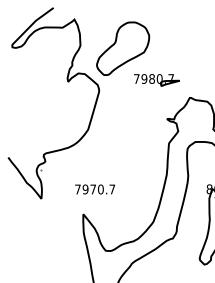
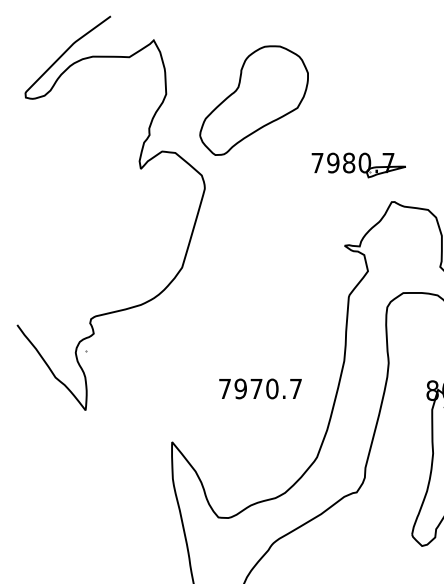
part: (156, 80) -> (358, 166), moved
text: (94, 189) -> (259, 388), moved

